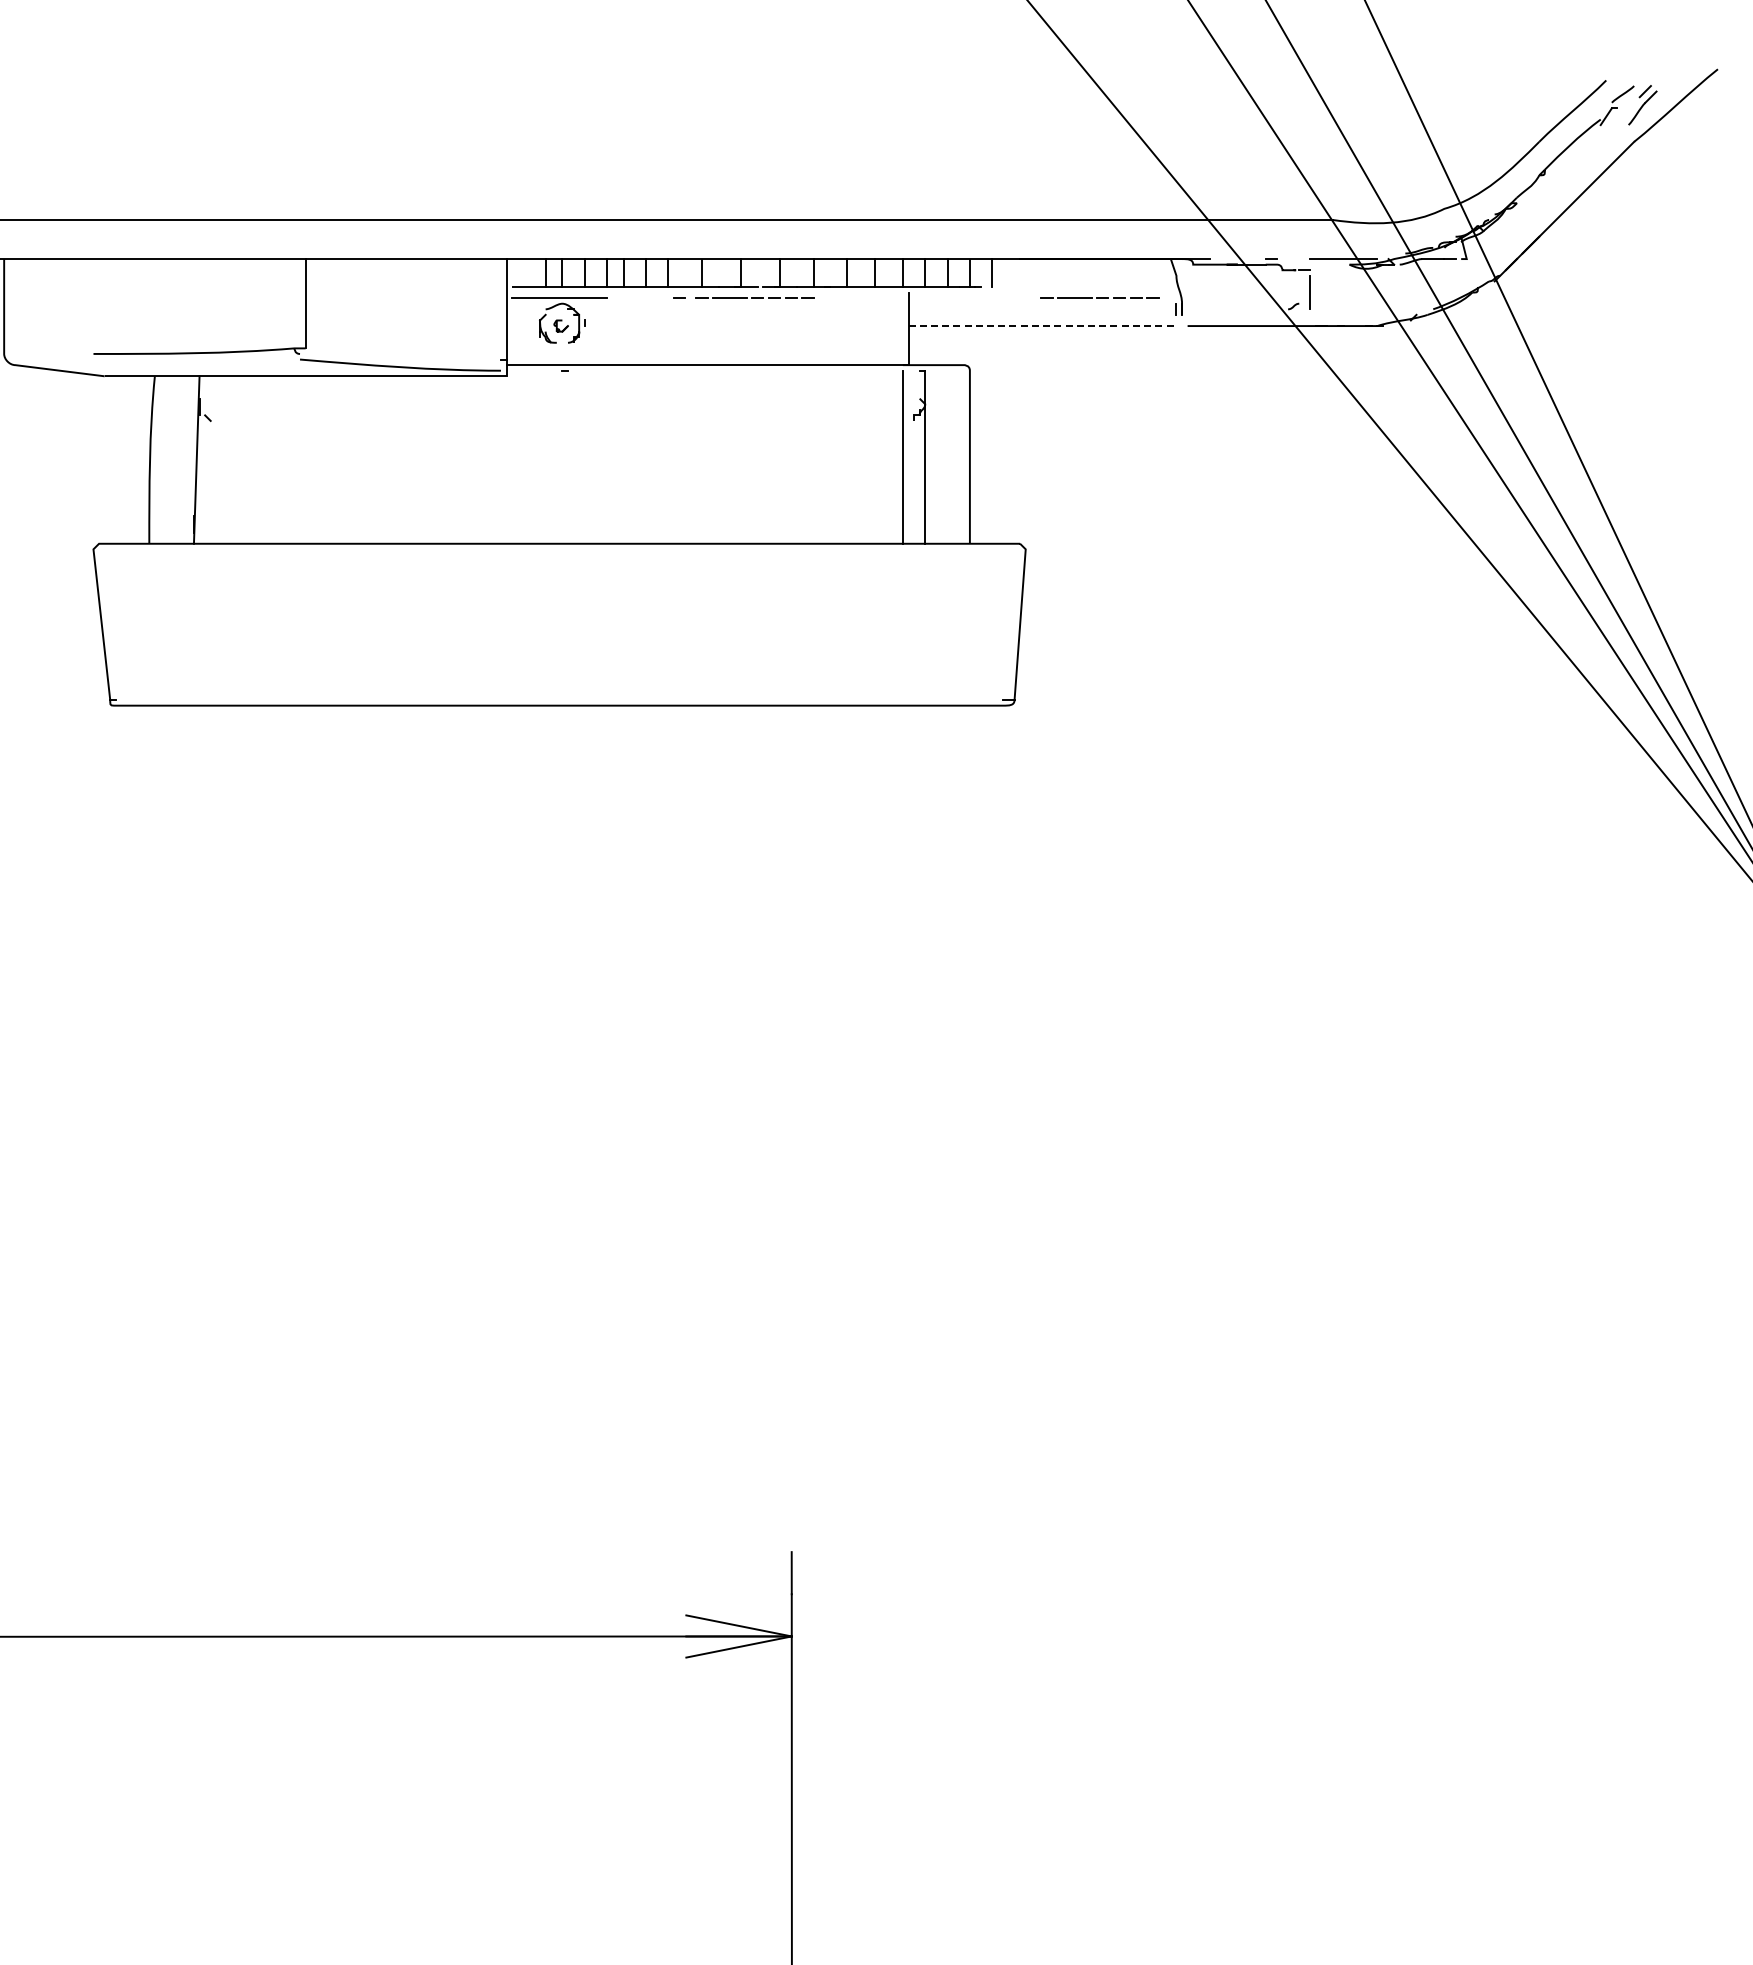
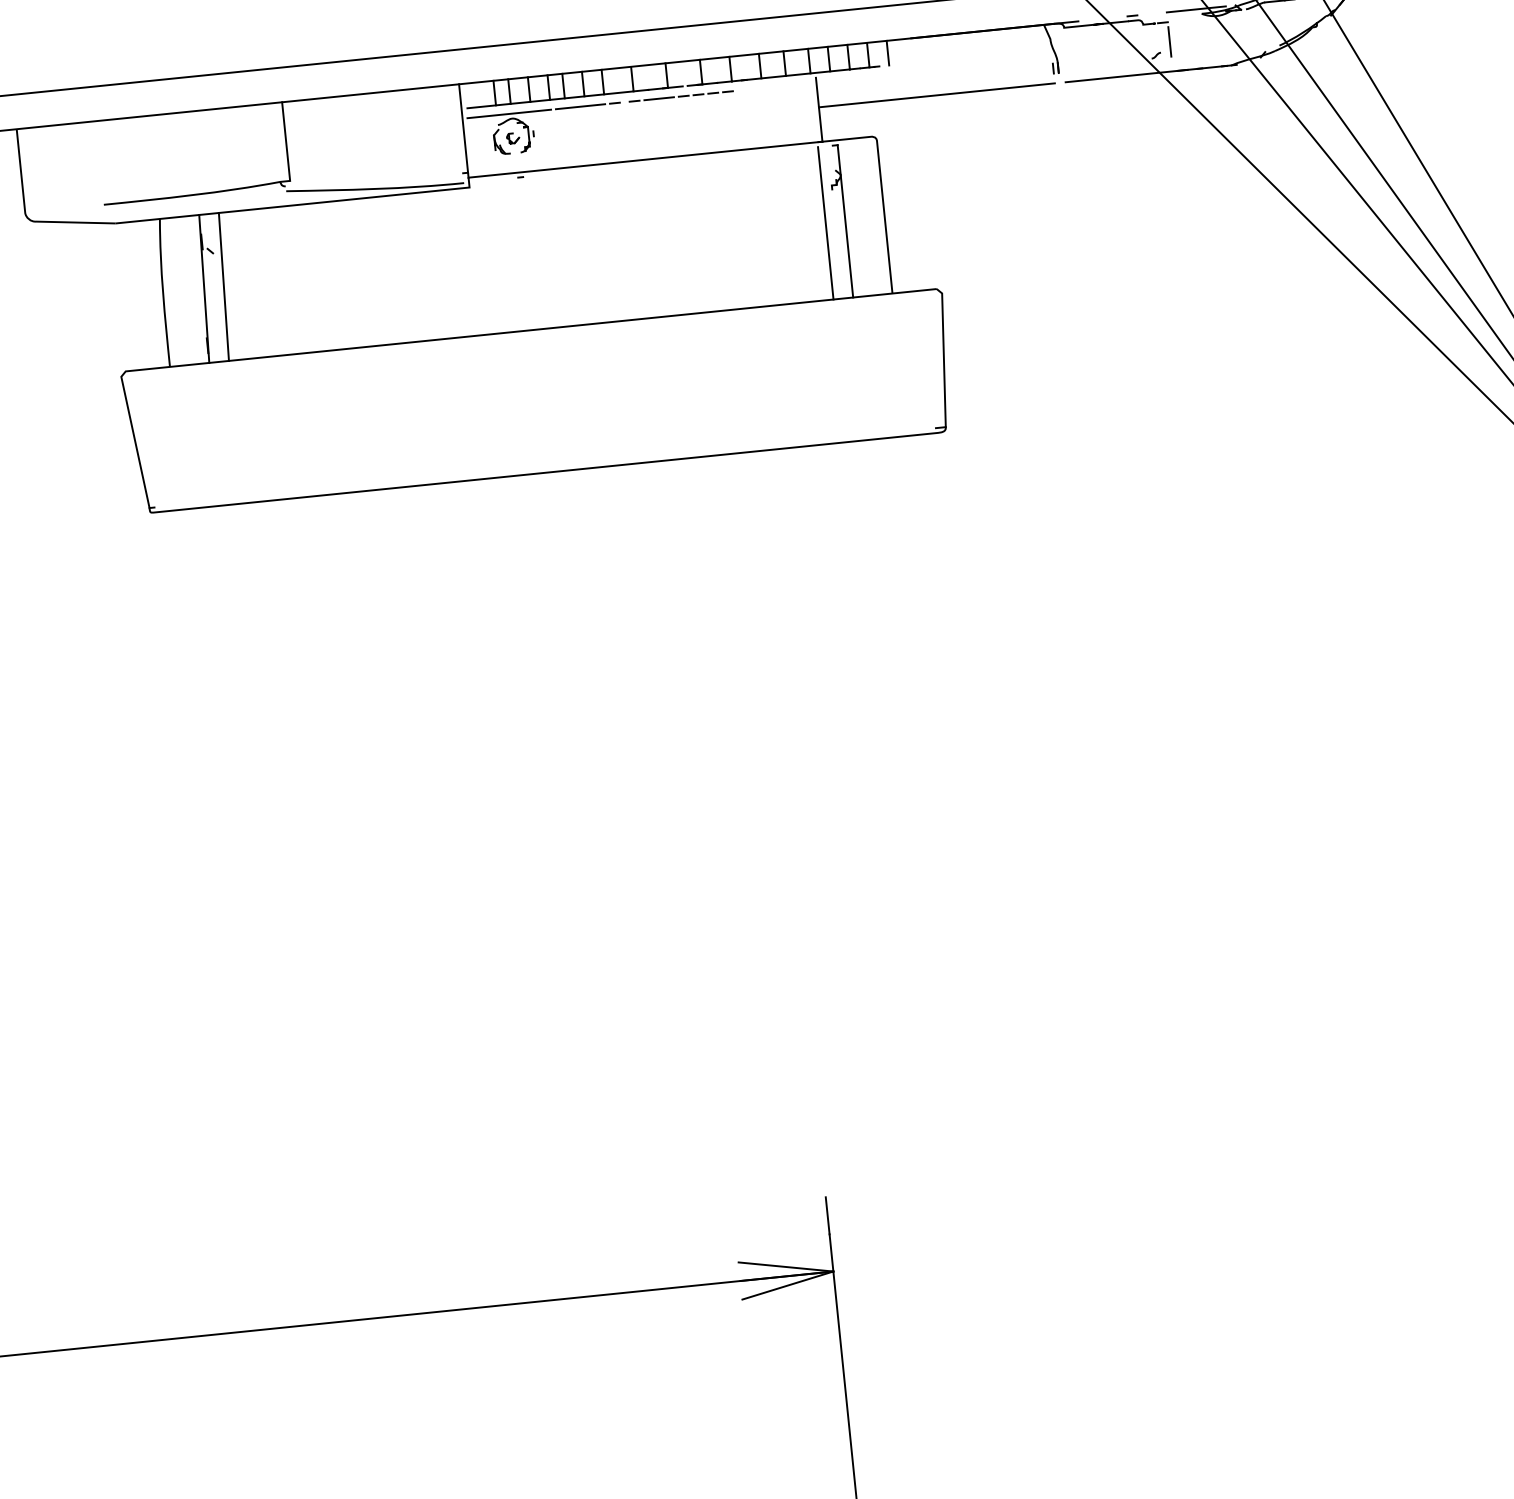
line: (1099, 297) -> (984, 65), removed
line: (640, 298) -> (580, 107), added
line: (1042, 326) -> (936, 95), dashed -> solid
line: (218, 459) -> (223, 286), added

